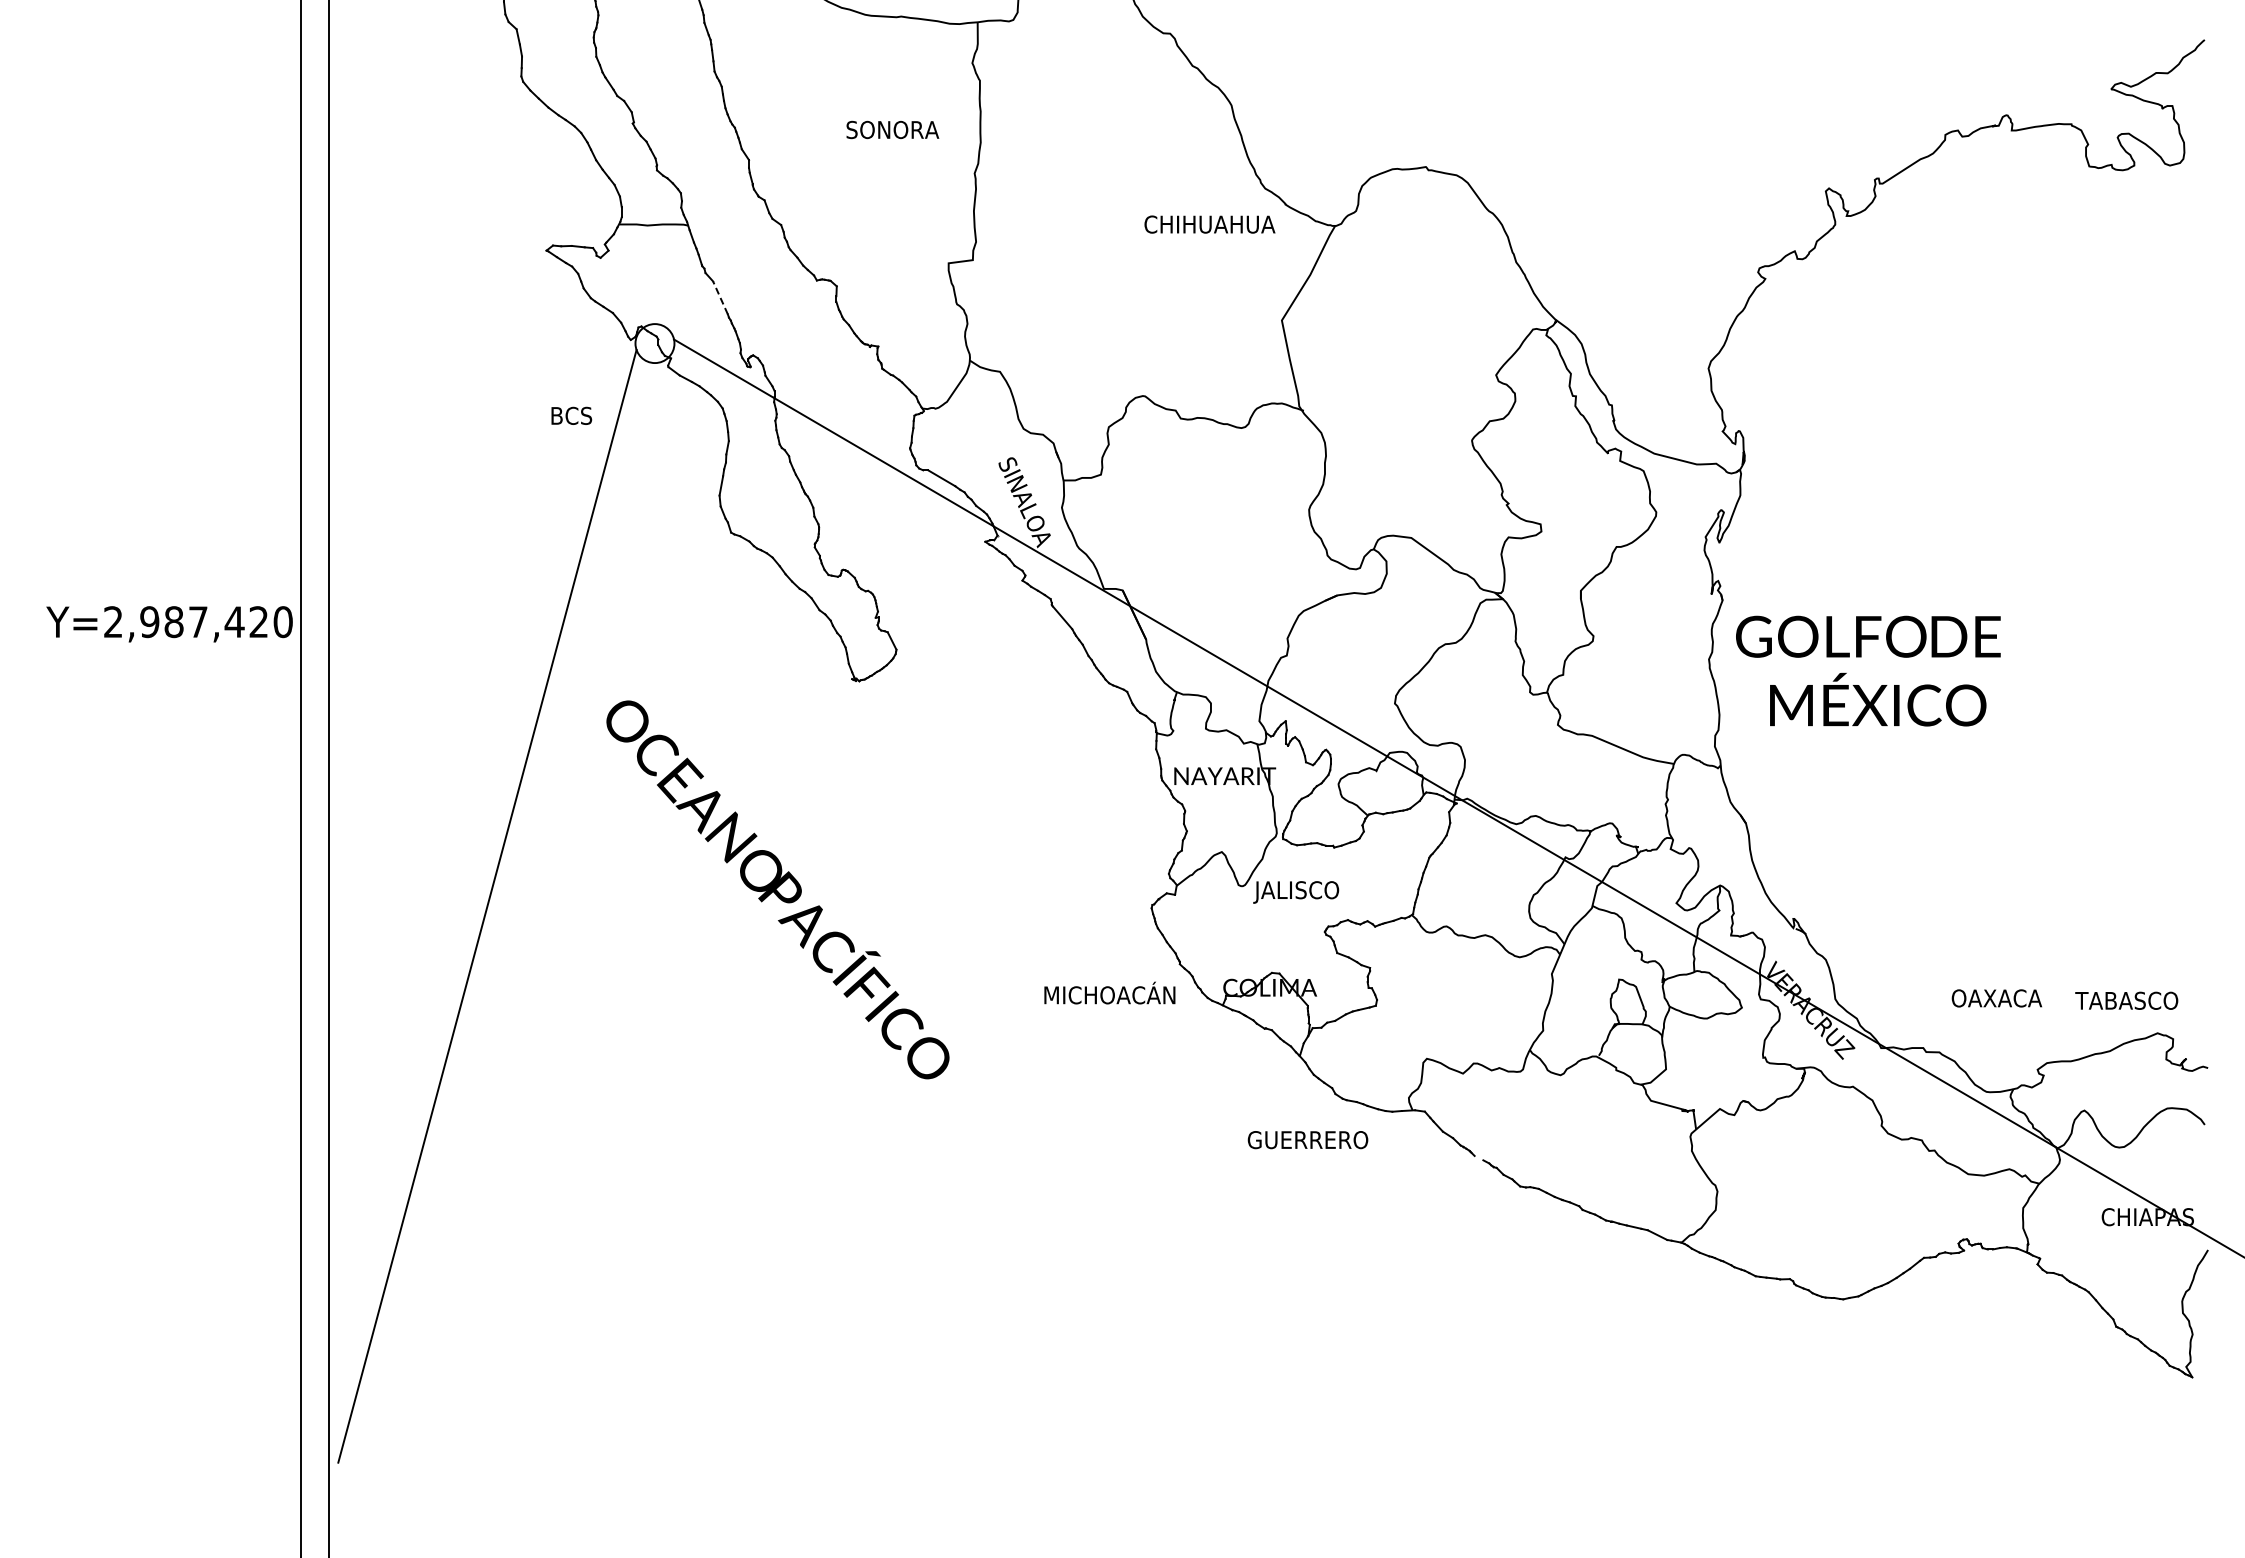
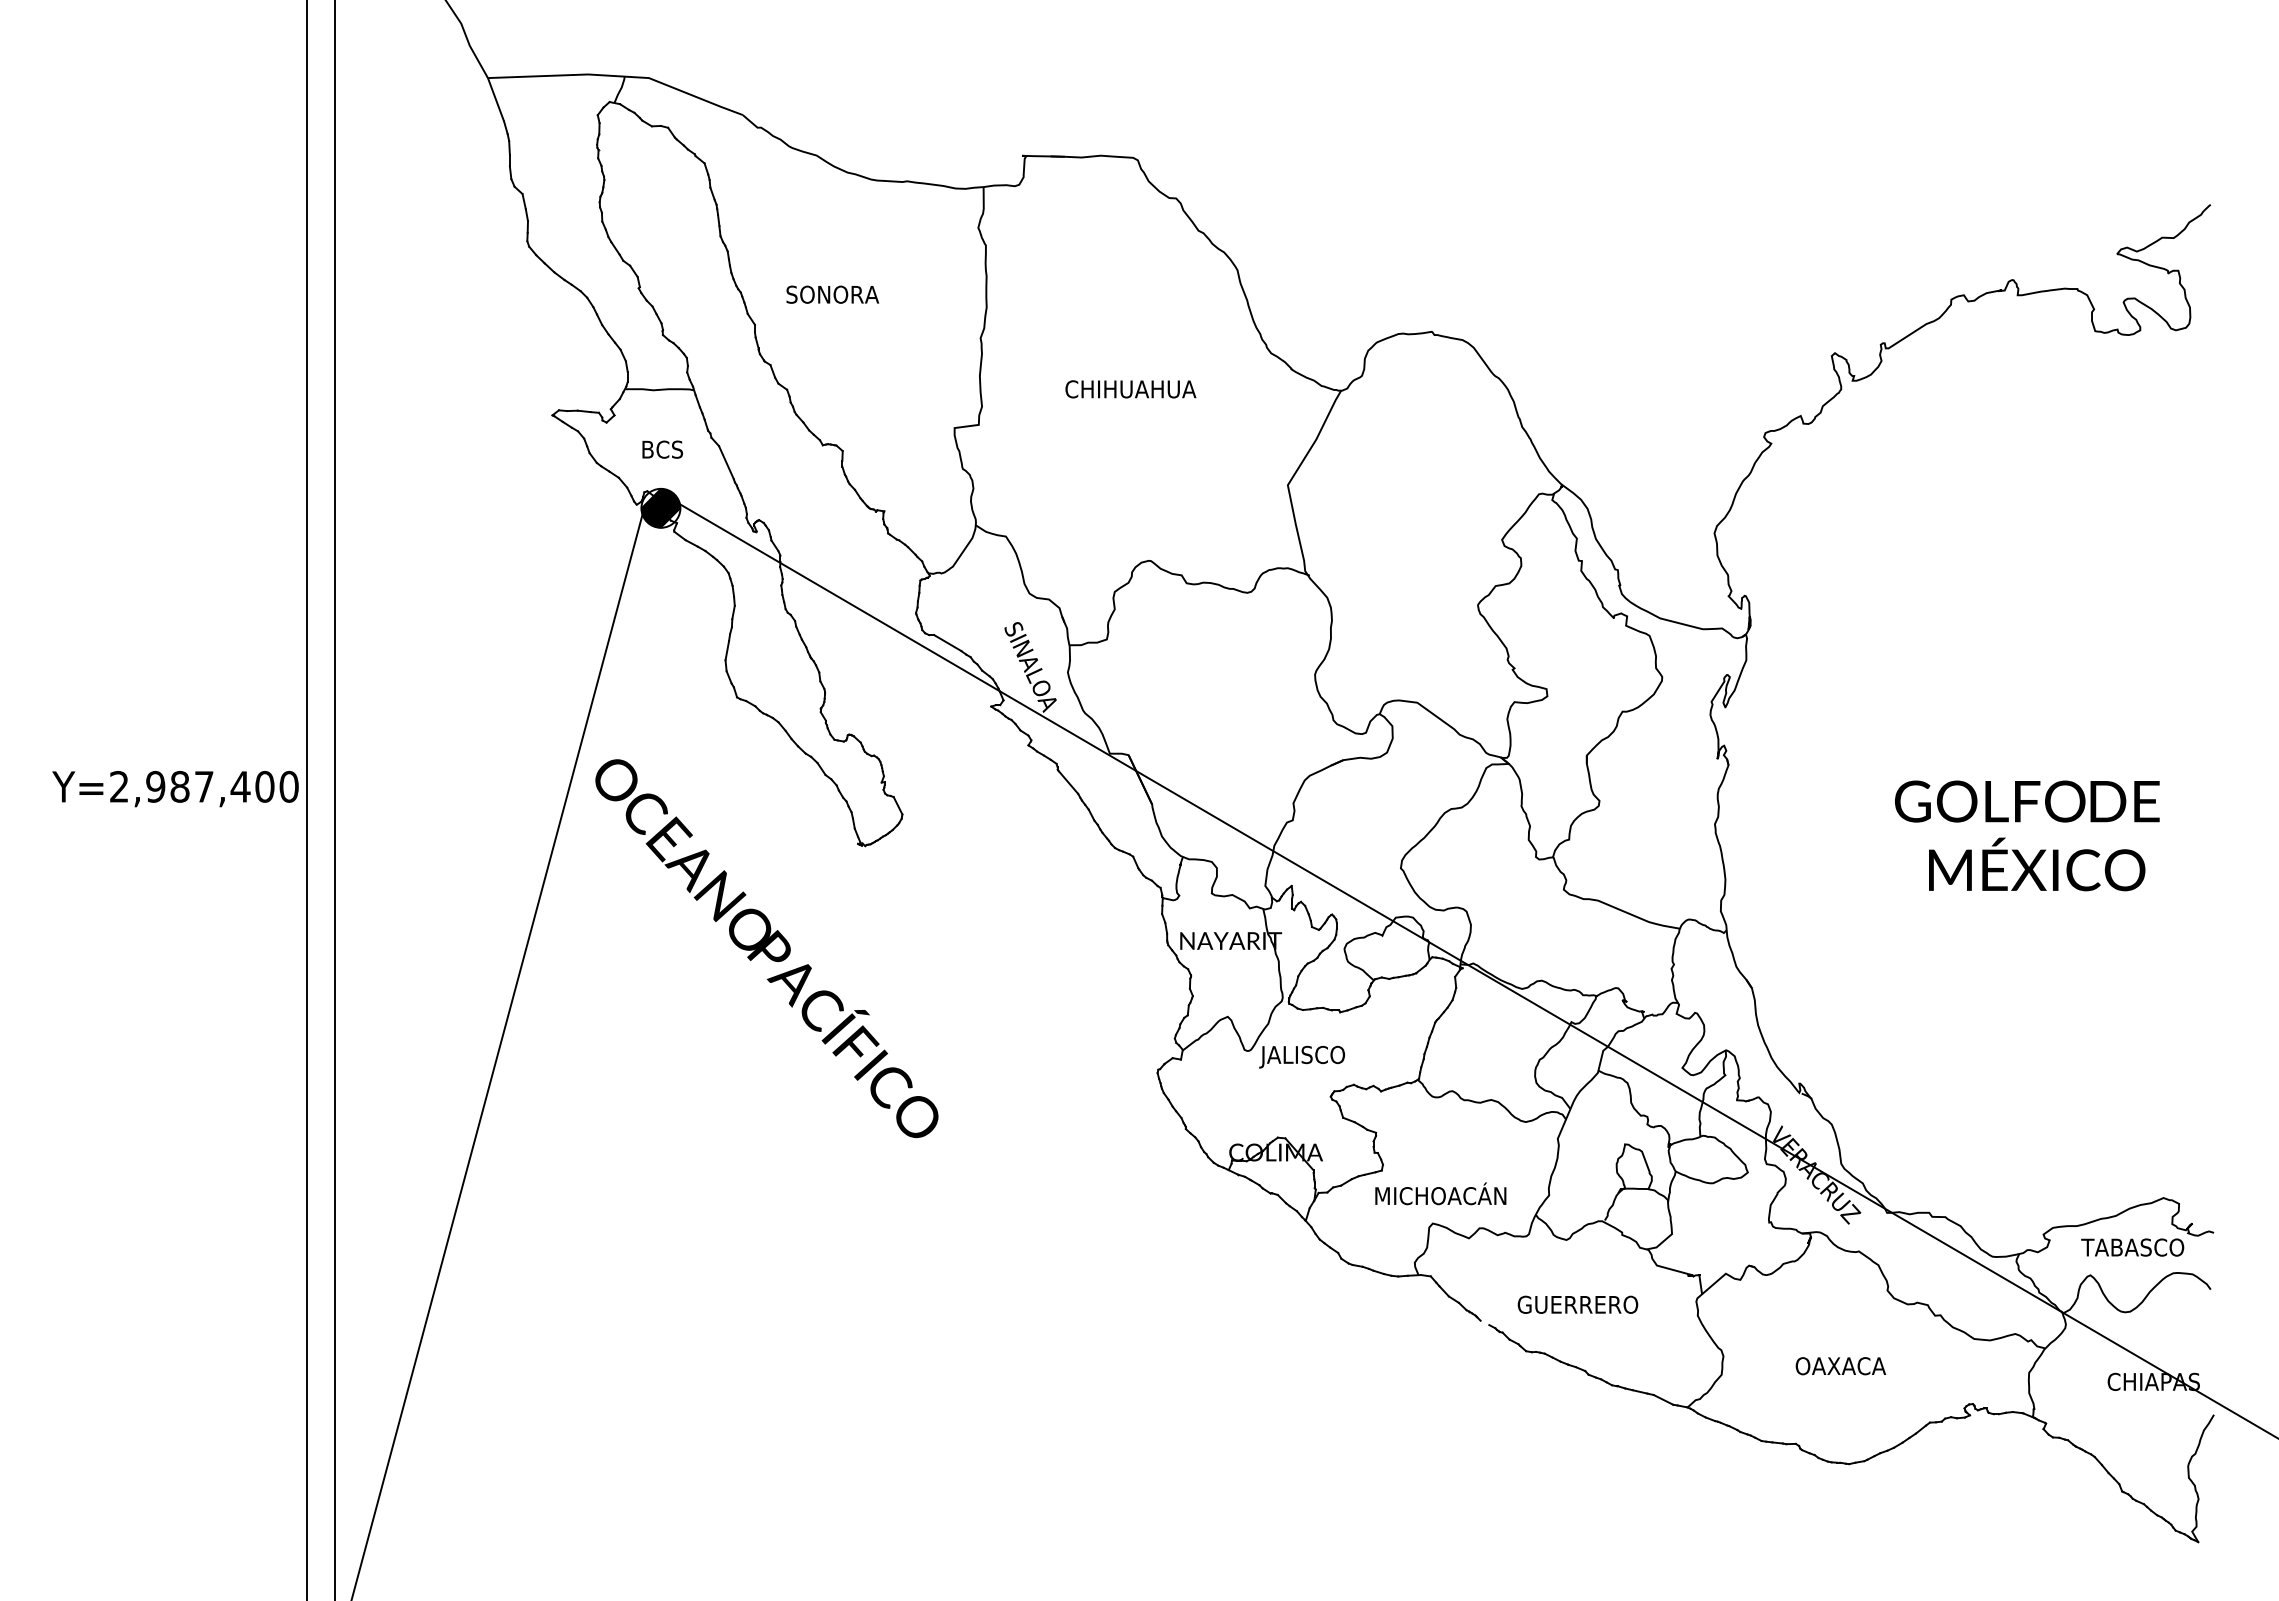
text: (892, 129) -> (832, 294), moved
text: (1209, 224) -> (1130, 389), moved
line: (720, 297) -> (726, 462), dashed -> solid
hatch: (654, 342) -> (660, 507), added
text: (571, 415) -> (662, 449), moved
text: (258, 621) -> (264, 786), Y=2,987,420 -> Y=2,987,400
text: (1868, 670) -> (2027, 835), moved
text: (777, 889) -> (766, 948), moved
text: (1109, 992) -> (1440, 1193), moved
text: (1996, 998) -> (1840, 1366), moved
text: (2126, 1000) -> (2132, 1247), moved
text: (1307, 1139) -> (1577, 1304), moved

